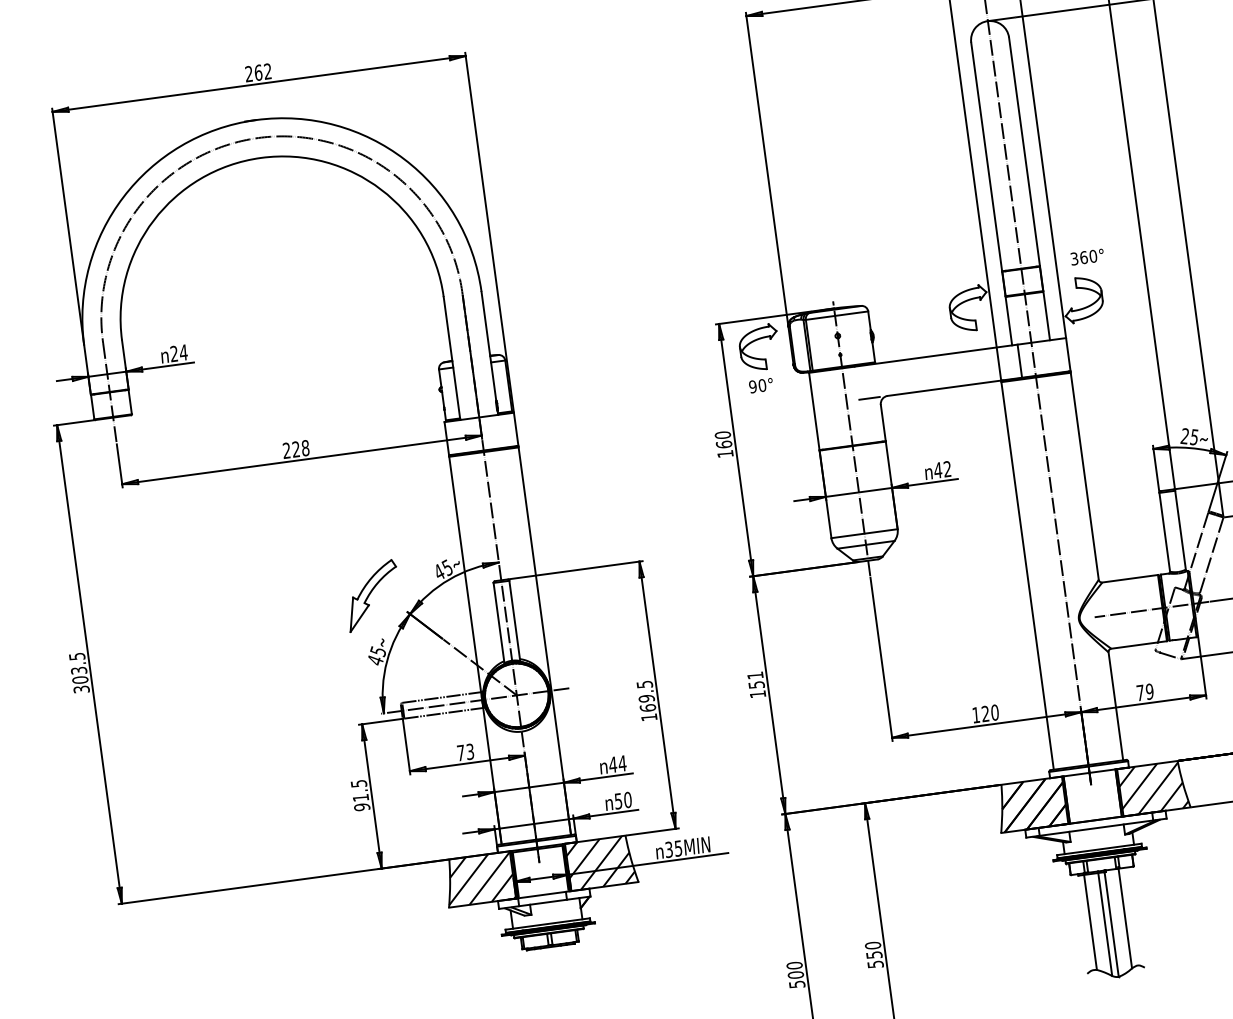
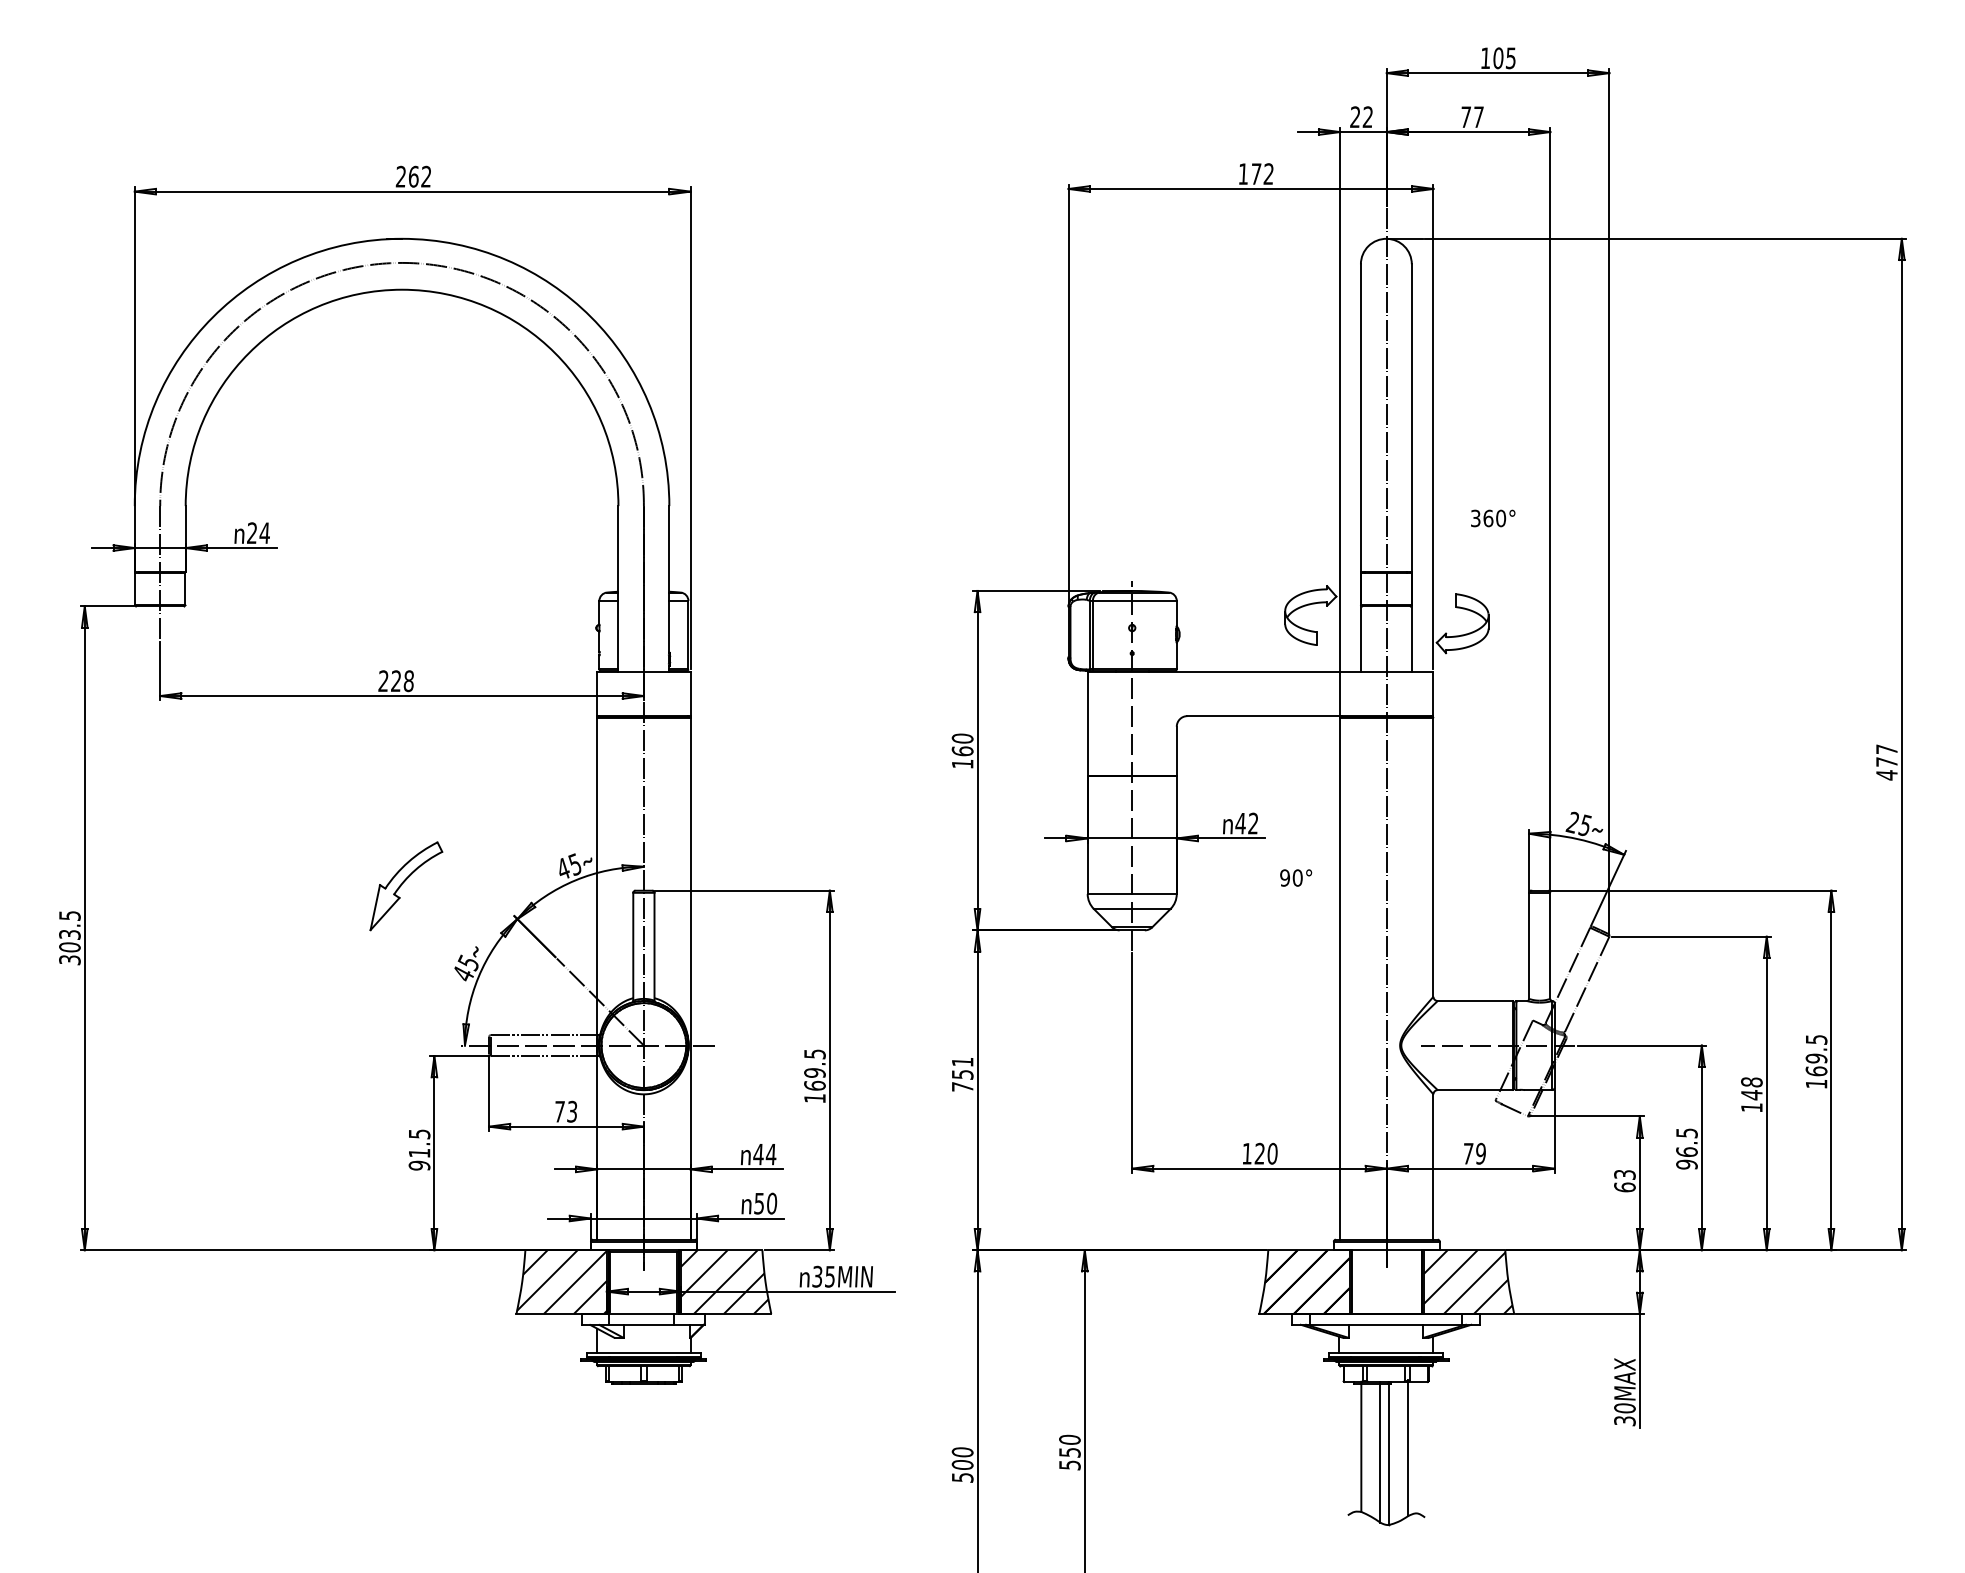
text: (1087, 257) -> (1493, 518), moved
part: (757, 340) -> (1025, 619), removed
line: (1020, 360) -> (1368, 693), removed
text: (761, 385) -> (1296, 877), moved
line: (869, 398) -> (1162, 716), removed
part: (372, 595) -> (406, 886), moved
text: (757, 693) -> (962, 1086), 151 -> 751

